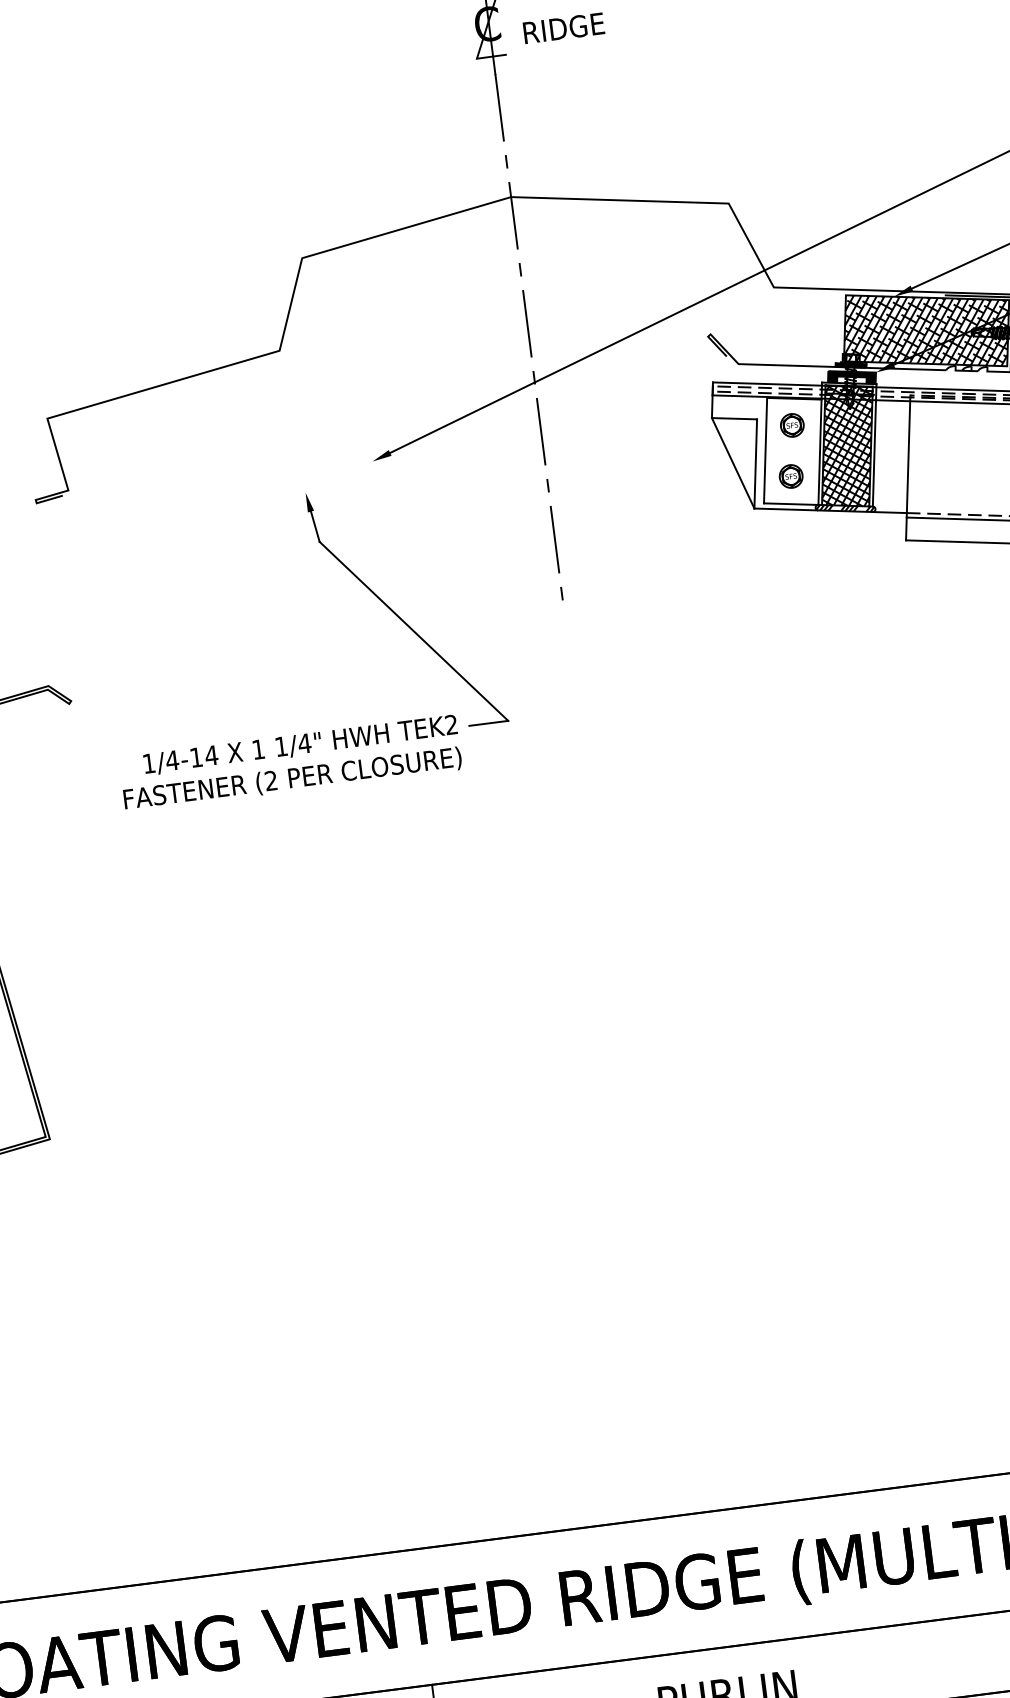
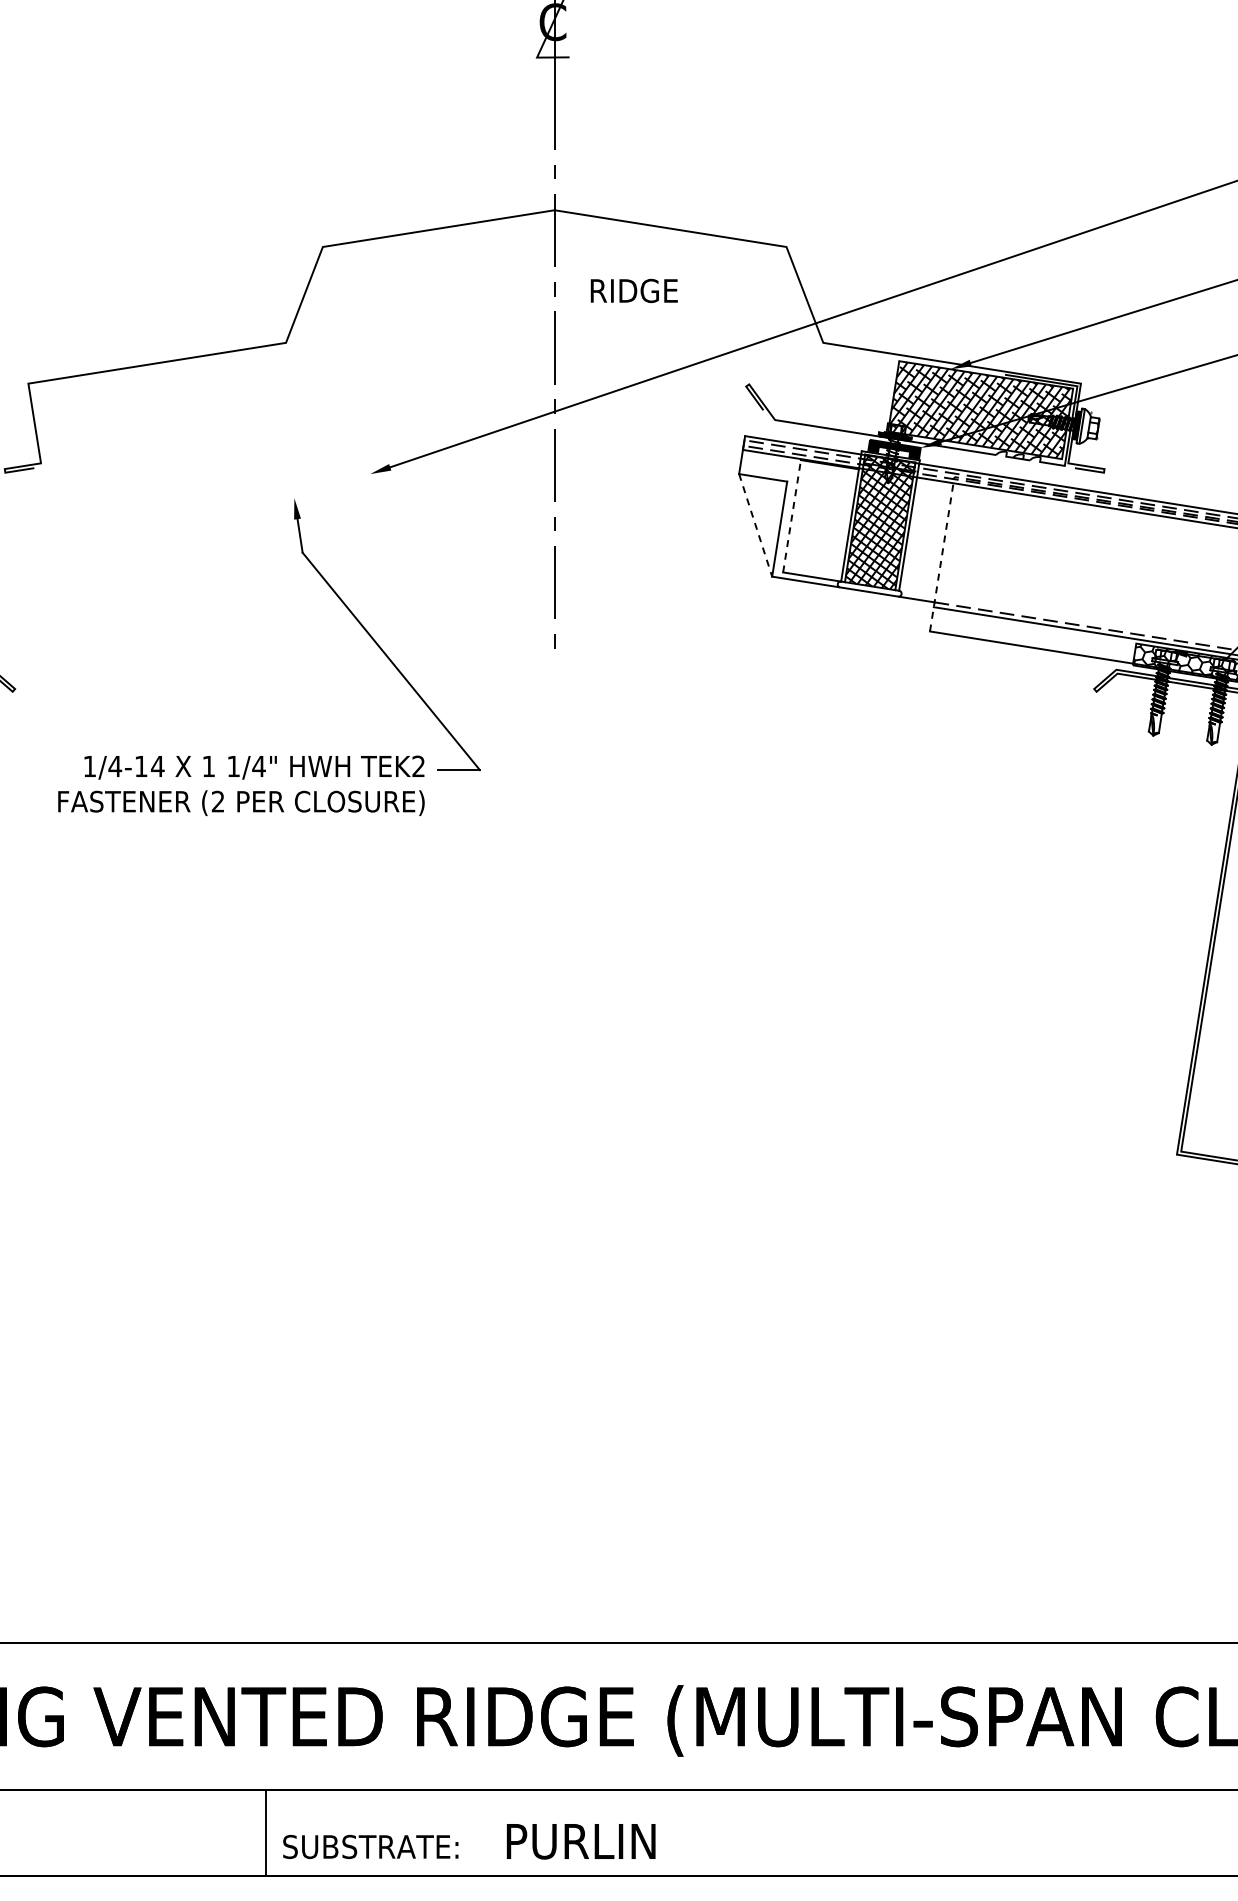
text: (563, 27) -> (633, 290), moved
part: (791, 425) -> (823, 492), removed
line: (766, 450) -> (792, 516), solid -> dashed
line: (733, 463) -> (755, 525), solid -> dashed
line: (908, 467) -> (942, 553), solid -> dashed
part: (790, 476) -> (815, 547), removed
hatch: (845, 507) -> (869, 588), removed

